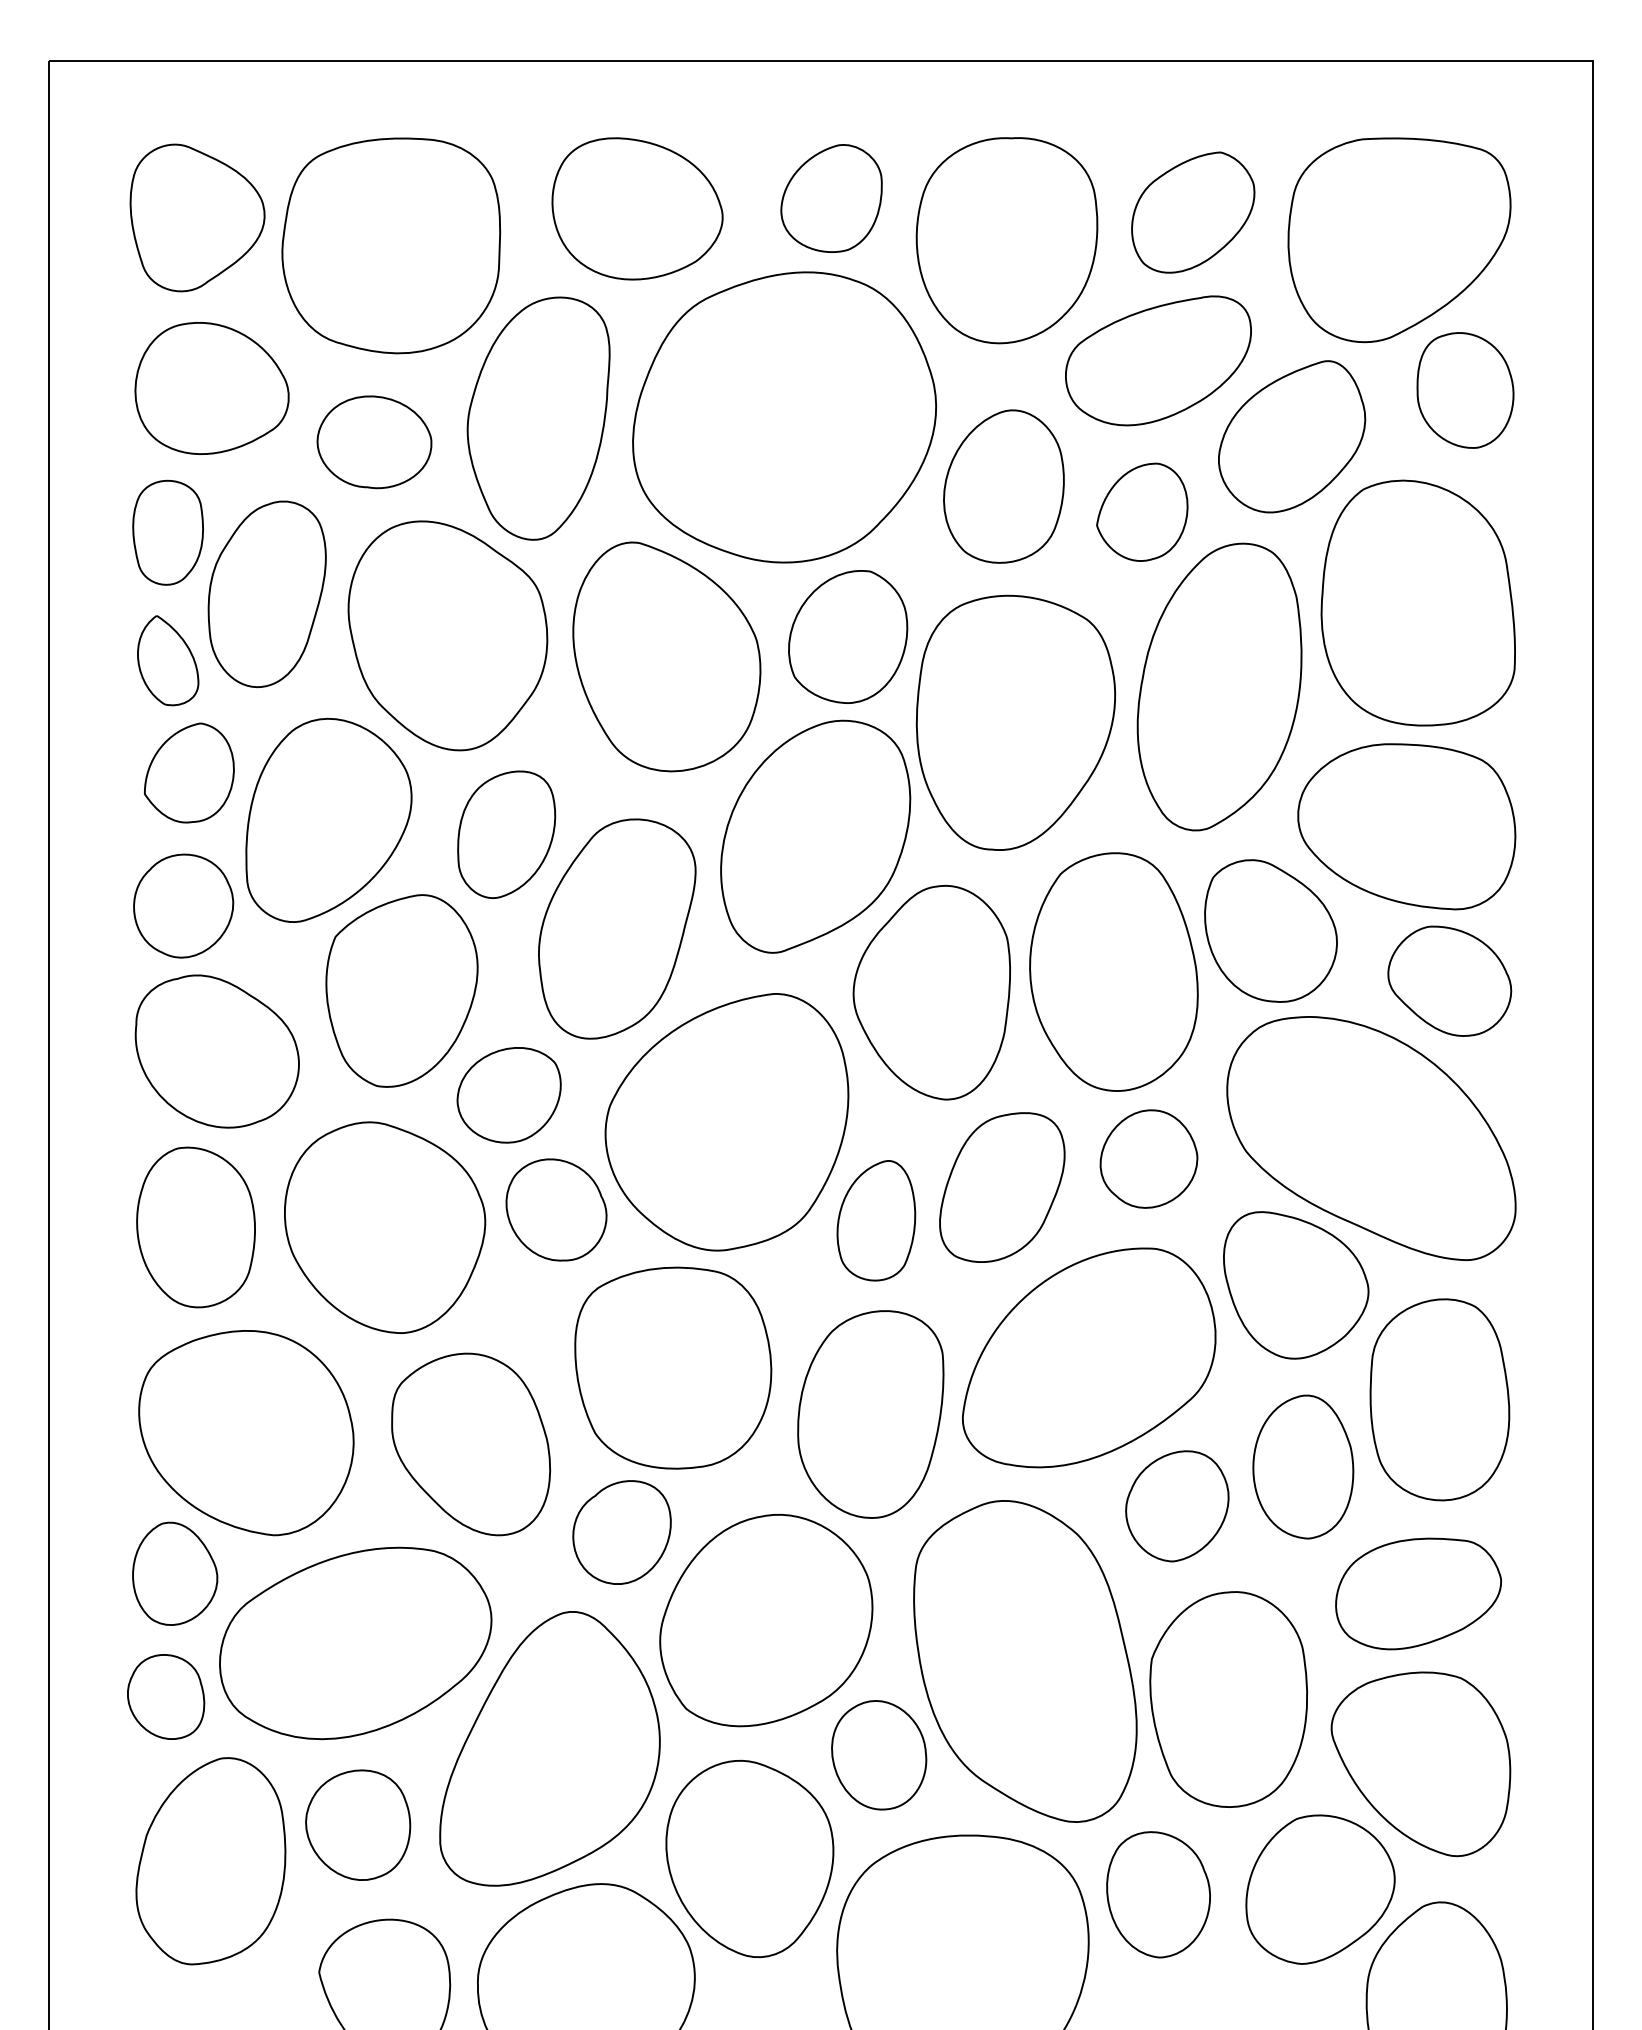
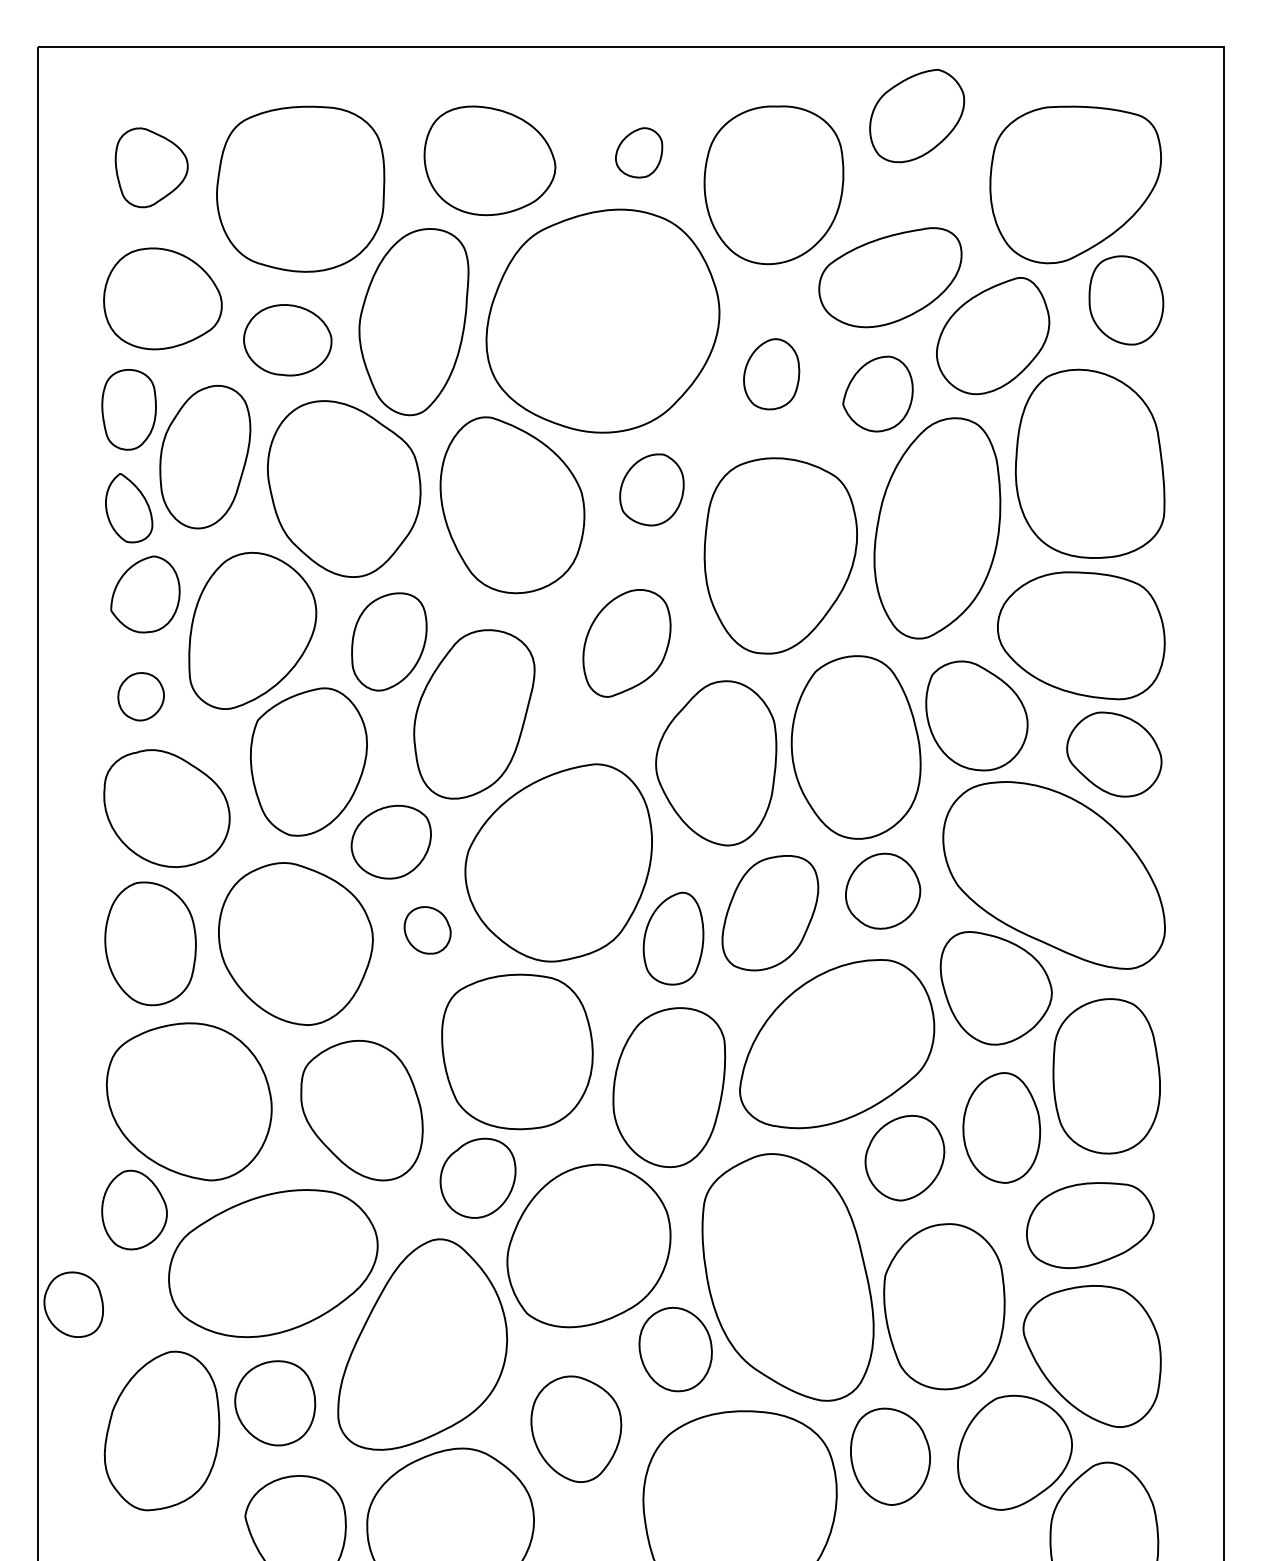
part: (831, 198) -> (639, 152), size x0.6
part: (1193, 212) -> (917, 115), moved
part: (197, 217) -> (151, 167), size x0.7
part: (1003, 486) -> (771, 374), size x0.6
part: (848, 636) -> (652, 489), size x0.7
part: (815, 836) -> (626, 643), size x0.6
part: (183, 905) -> (140, 696), size x0.6
part: (556, 1209) -> (427, 930), size x0.6
part: (166, 1696) -> (74, 1304), moved
part: (749, 1858) -> (576, 1428), size x0.7

